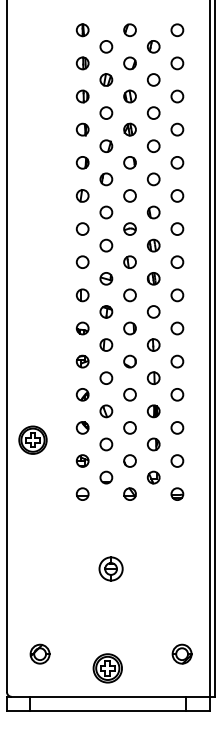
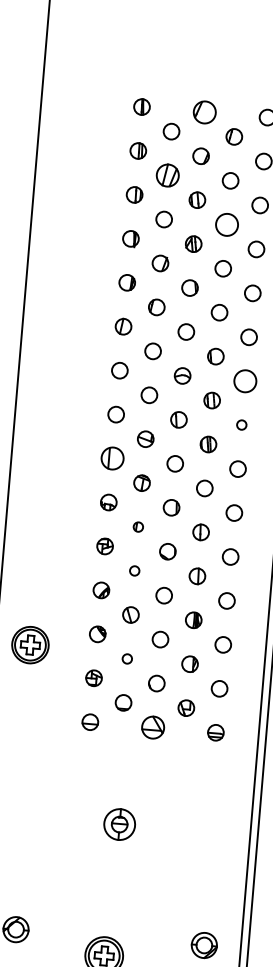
part: (129, 29) -> (204, 111), size x1.4
part: (106, 79) -> (168, 174), size x1.4
circle: (153, 112) -> (226, 223), size x1.4
circle: (177, 228) -> (245, 380), size x1.4
circle: (177, 261) -> (241, 424), size x0.6
part: (82, 295) -> (112, 458), size x1.4
part: (106, 344) -> (138, 526), size x0.6
circle: (106, 377) -> (134, 570), size x0.6
circle: (106, 444) -> (127, 658), size x0.6
part: (129, 493) -> (152, 726), size x1.4

